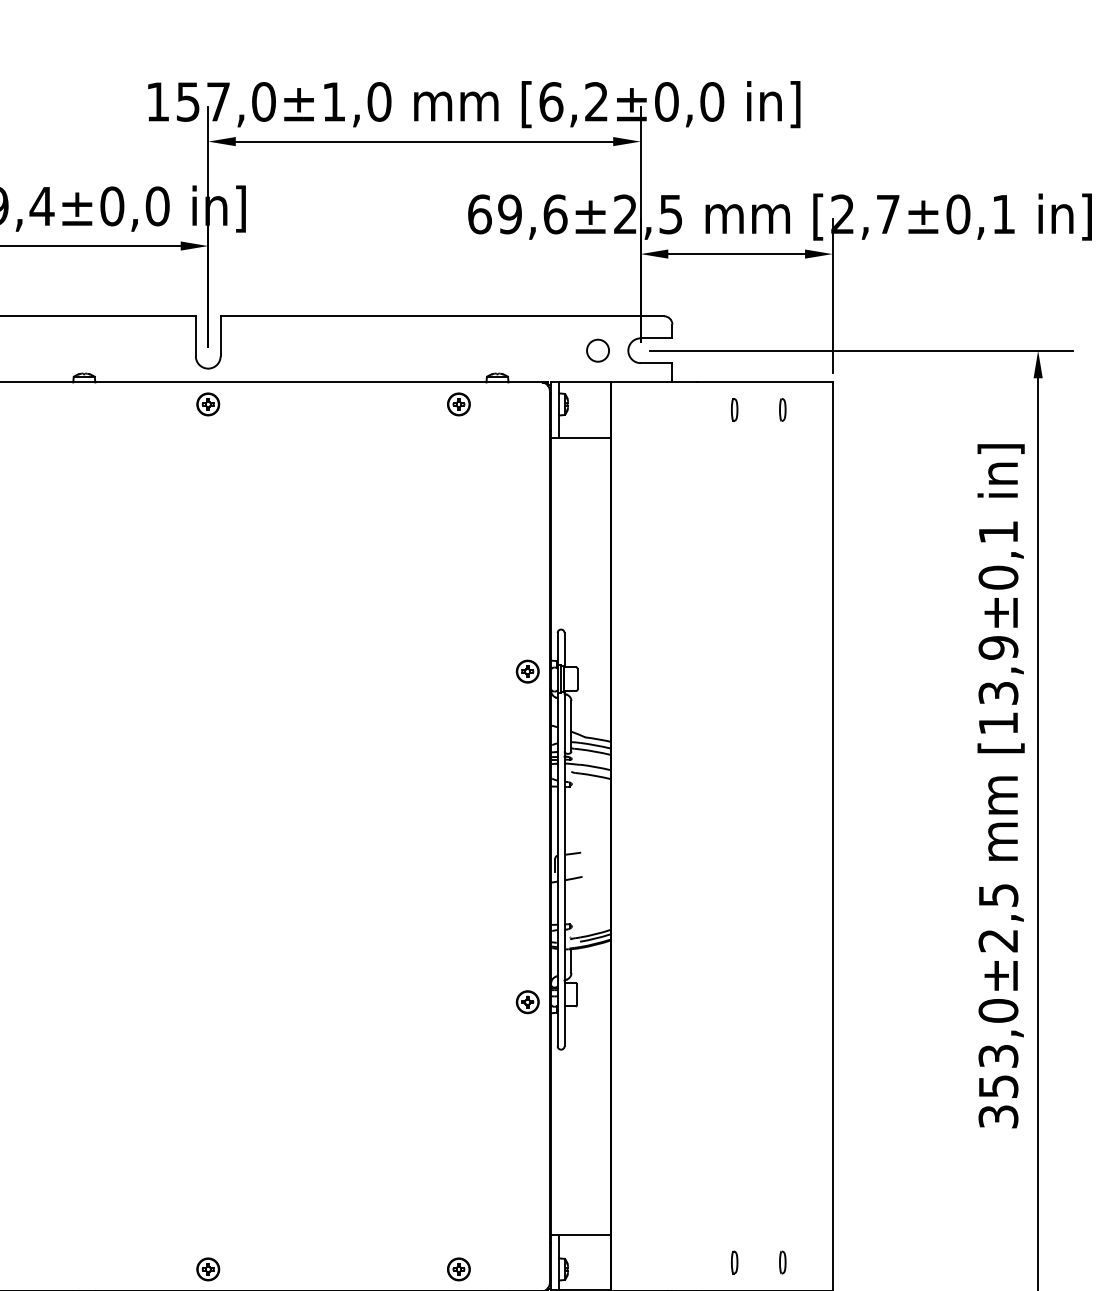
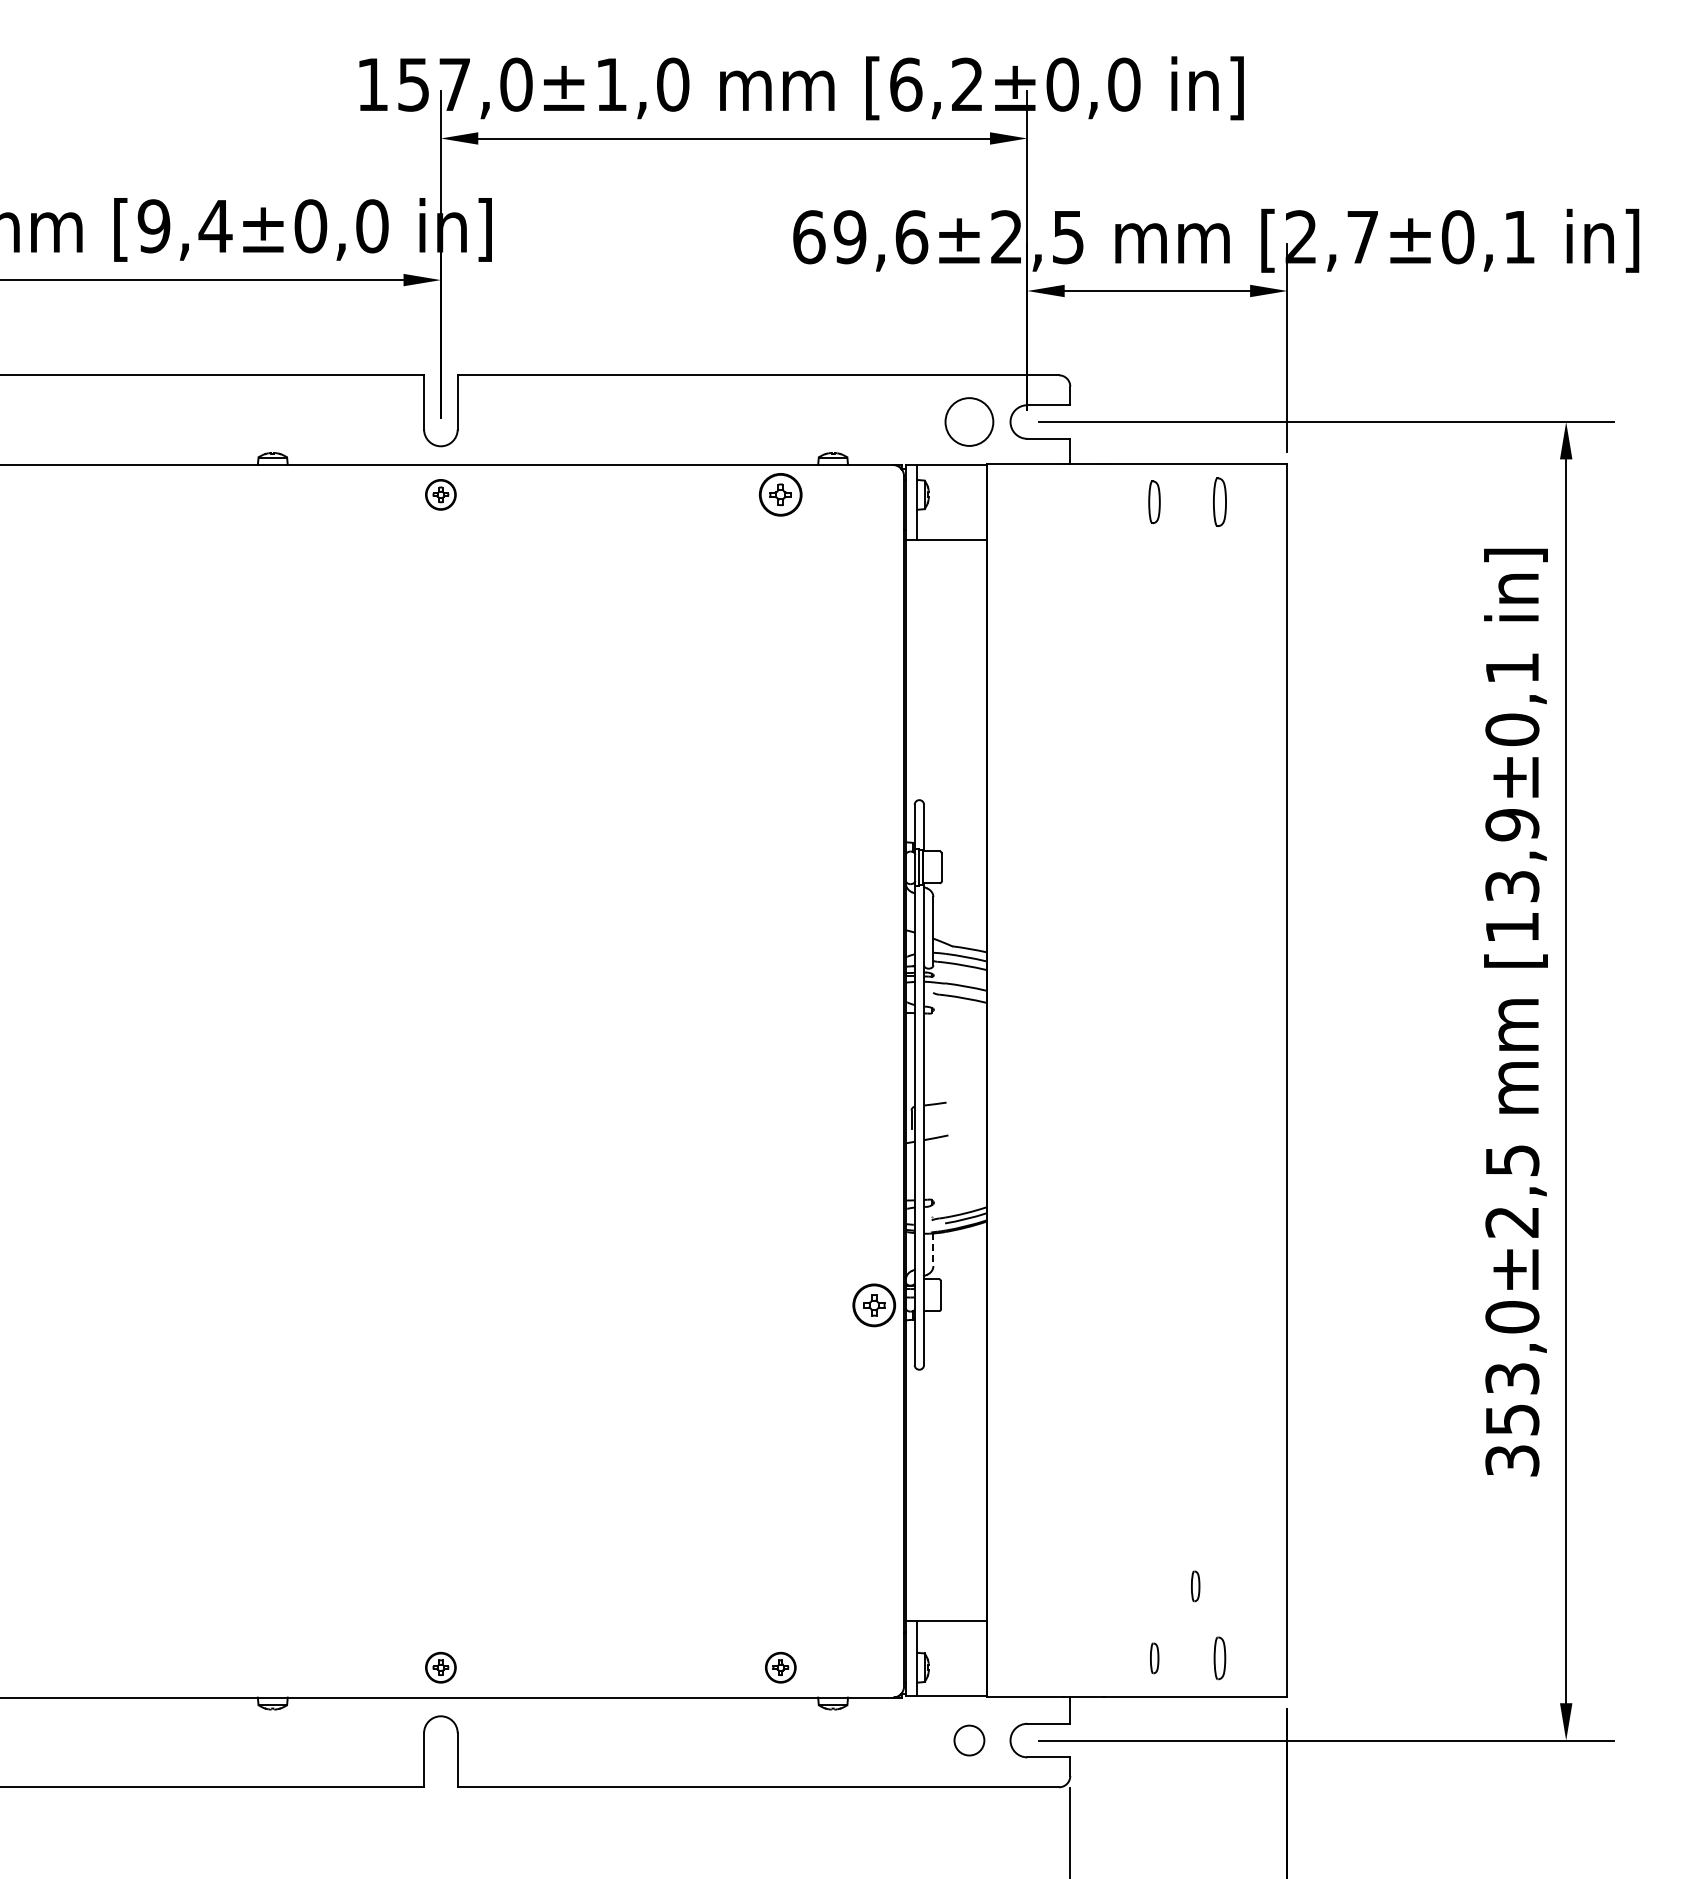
circle: (598, 350) -> (969, 421), size x1.6
part: (458, 404) -> (780, 494), size x1.4
part: (734, 410) -> (1154, 502), size x1.4
part: (782, 410) -> (1219, 502), size x1.6
part: (527, 671) -> (873, 856), removed
line: (571, 961) -> (933, 1250), solid -> dashed
part: (527, 1002) -> (873, 1305), size x1.4
part: (764, 1209) -> (1195, 1586), added
part: (782, 1262) -> (1219, 1658), size x1.4

